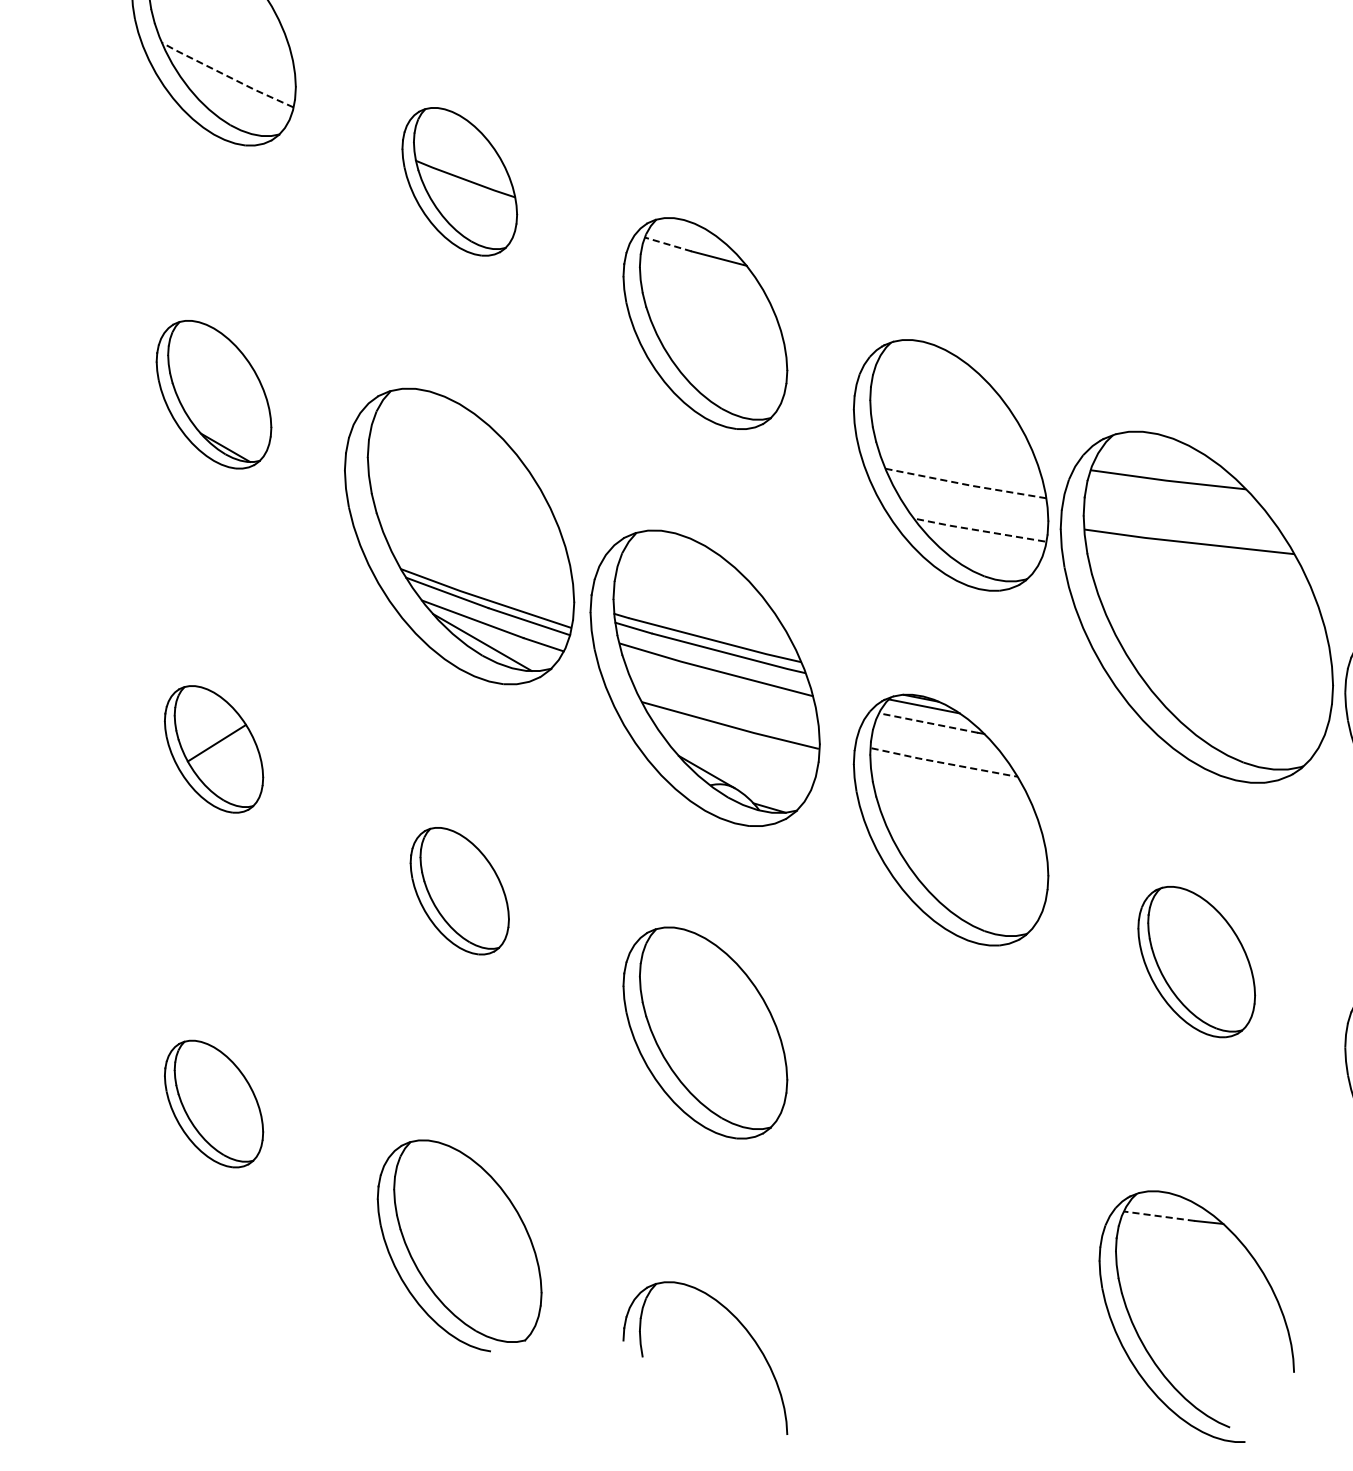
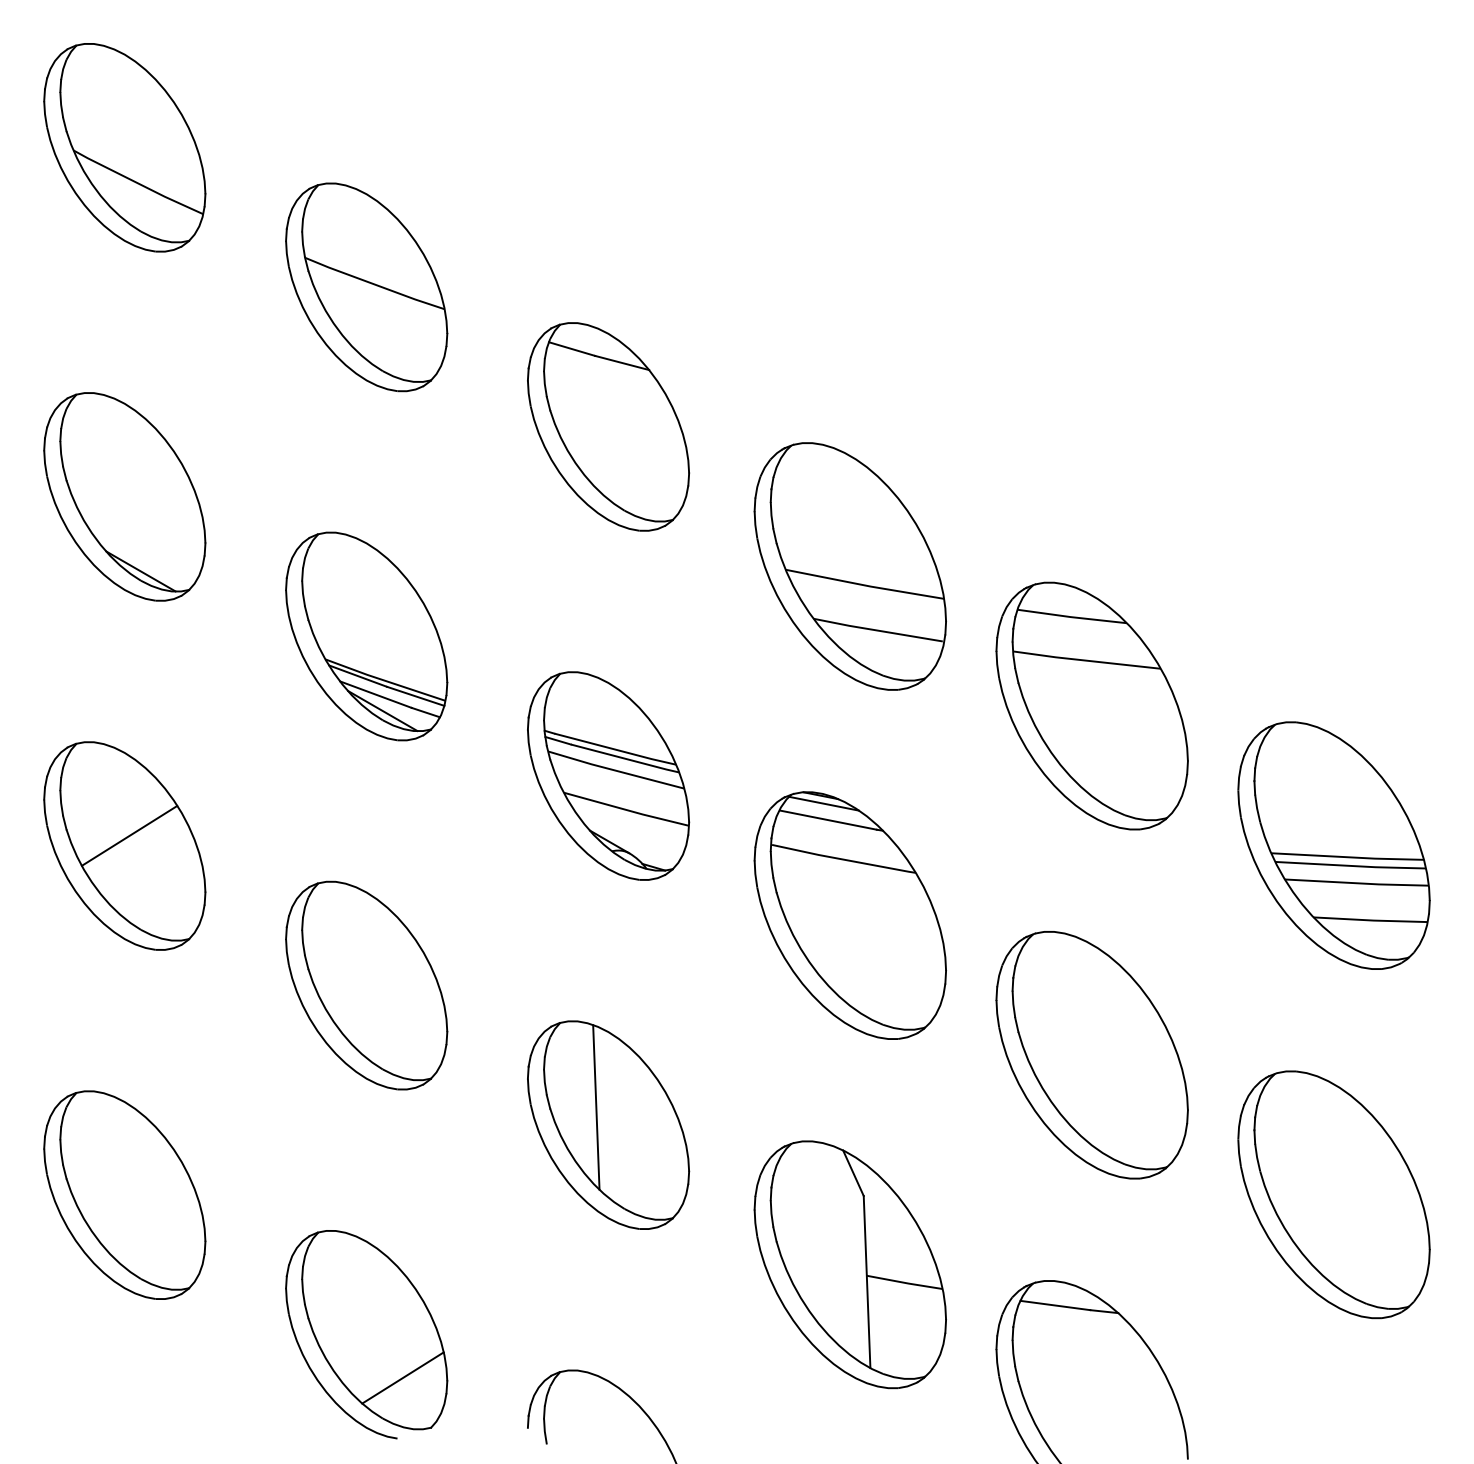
line: (226, 76) -> (137, 183), dashed -> solid
part: (459, 181) -> (366, 287), size x1.43
line: (667, 243) -> (571, 348), dashed -> solid
part: (213, 394) -> (124, 496), size x1.43
line: (966, 484) -> (865, 585), dashed -> solid
line: (977, 530) -> (876, 630), dashed -> solid
part: (459, 536) -> (366, 636), size x0.71
part: (1196, 606) -> (1091, 705), size x0.71
part: (705, 677) -> (608, 775), size x0.71
line: (928, 723) -> (828, 820), dashed -> solid
part: (213, 748) -> (124, 845), size x1.67
line: (945, 763) -> (844, 859), dashed -> solid
part: (459, 891) -> (366, 985), size x1.67
part: (1196, 962) -> (1091, 1055), size x1.67
line: (693, 1015) -> (596, 1107), added
part: (213, 1103) -> (124, 1194), size x1.67
part: (950, 1174) -> (849, 1264), added
line: (1158, 1216) -> (1054, 1305), dashed -> solid
line: (496, 1289) -> (402, 1377), added

